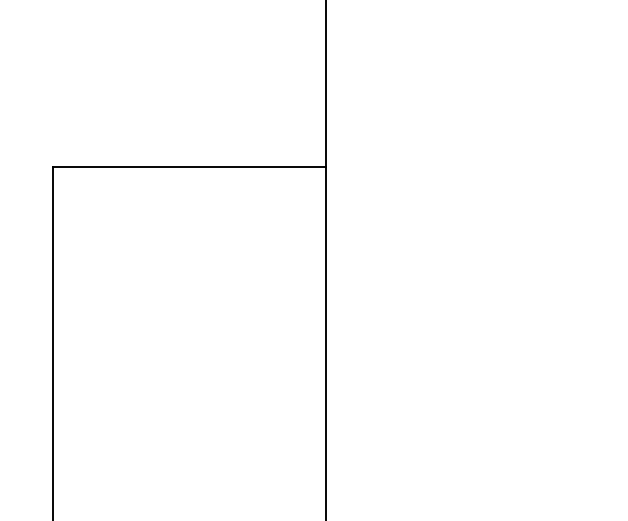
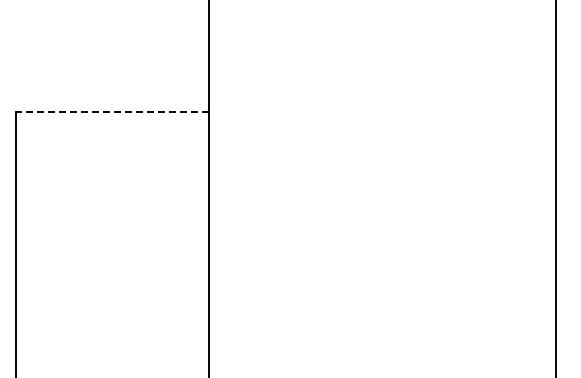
line: (188, 167) -> (112, 112), solid -> dashed

